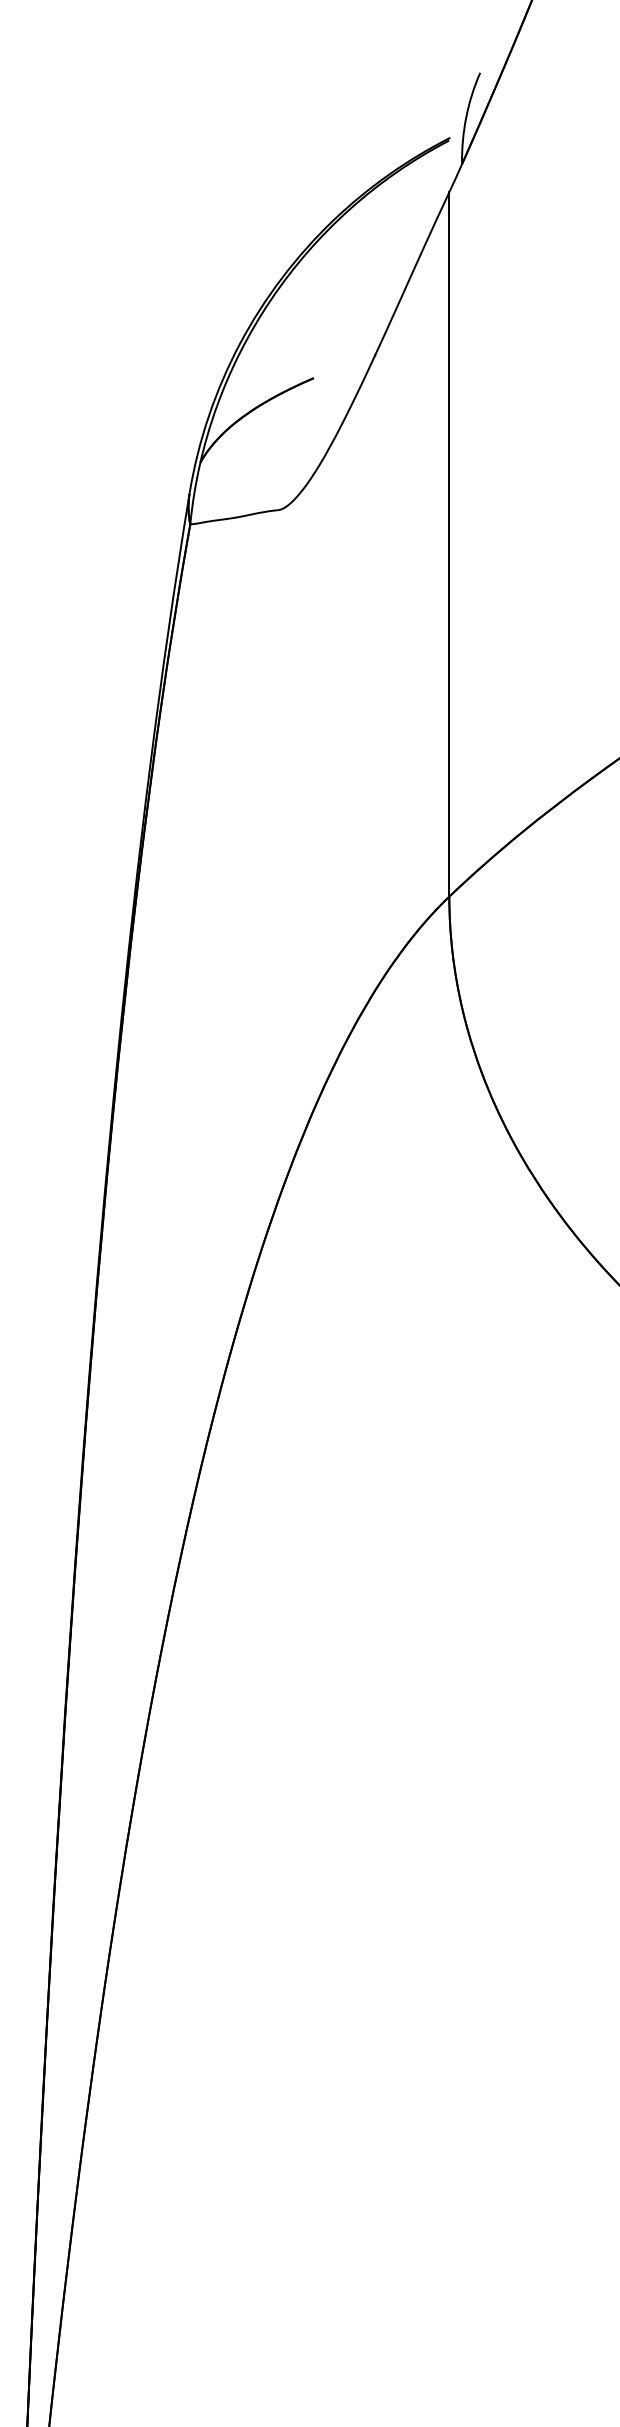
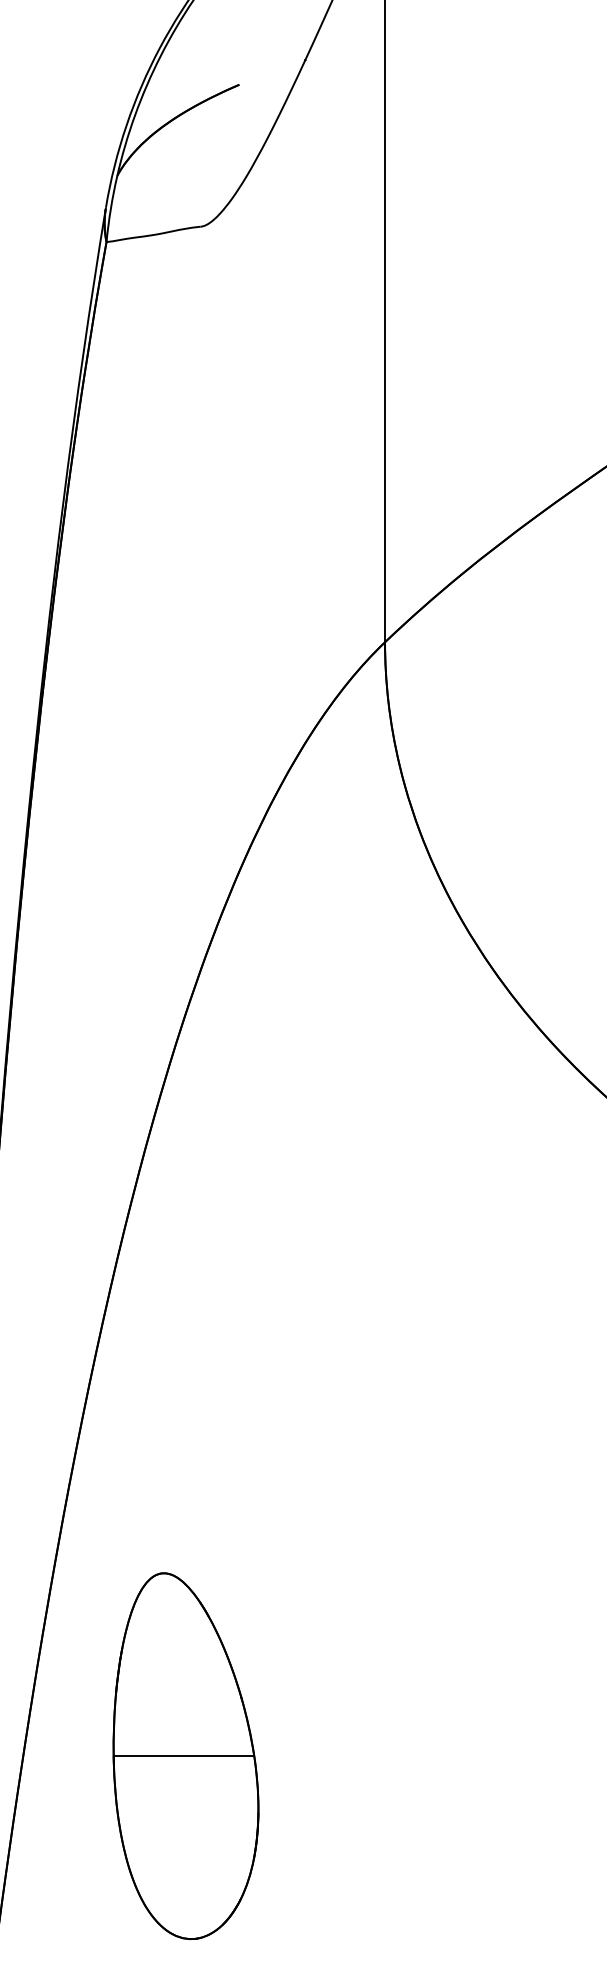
part: (263, 1932) -> (185, 1755), added

